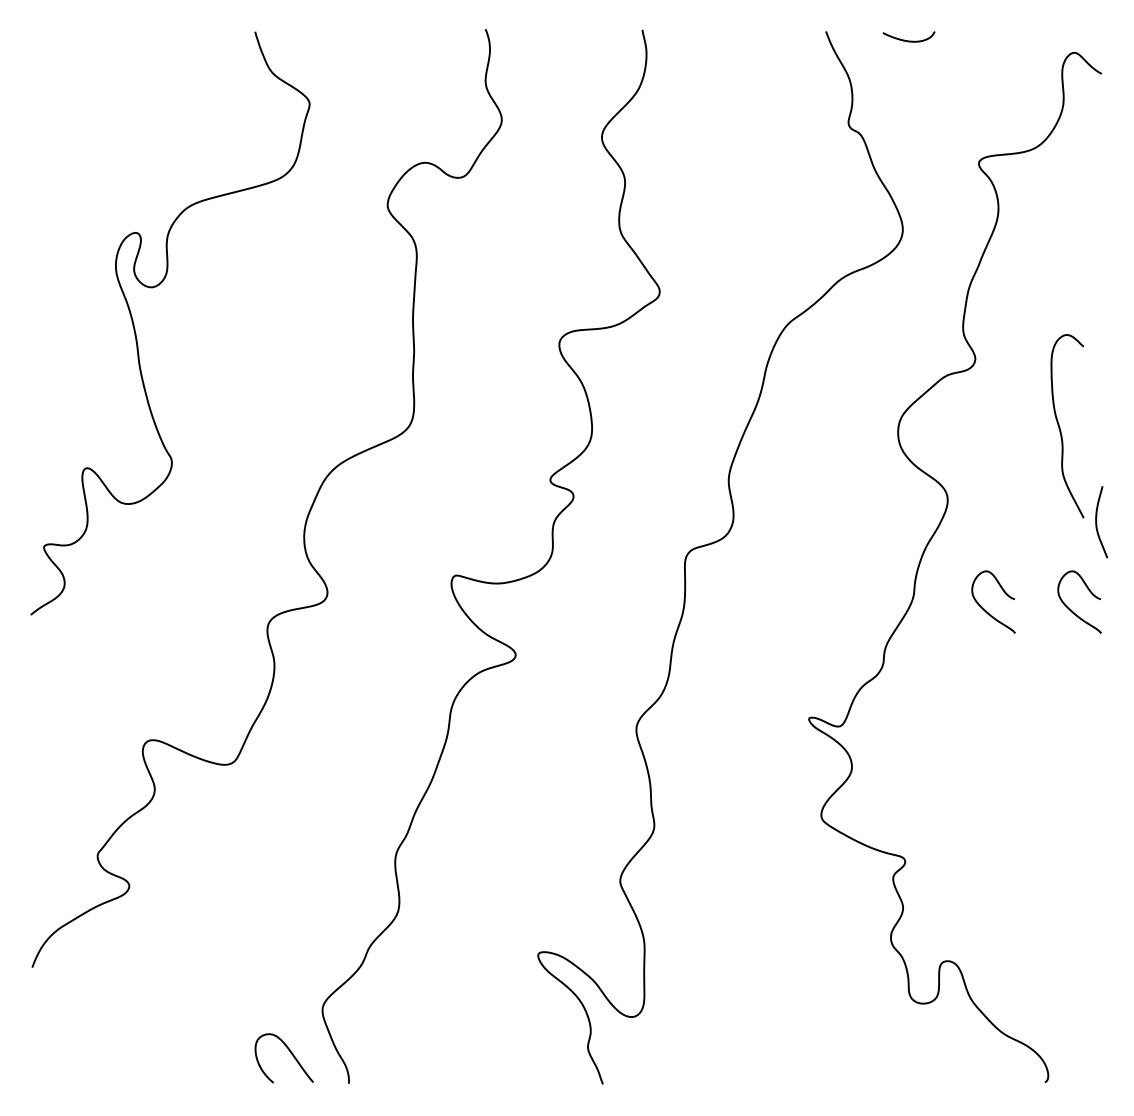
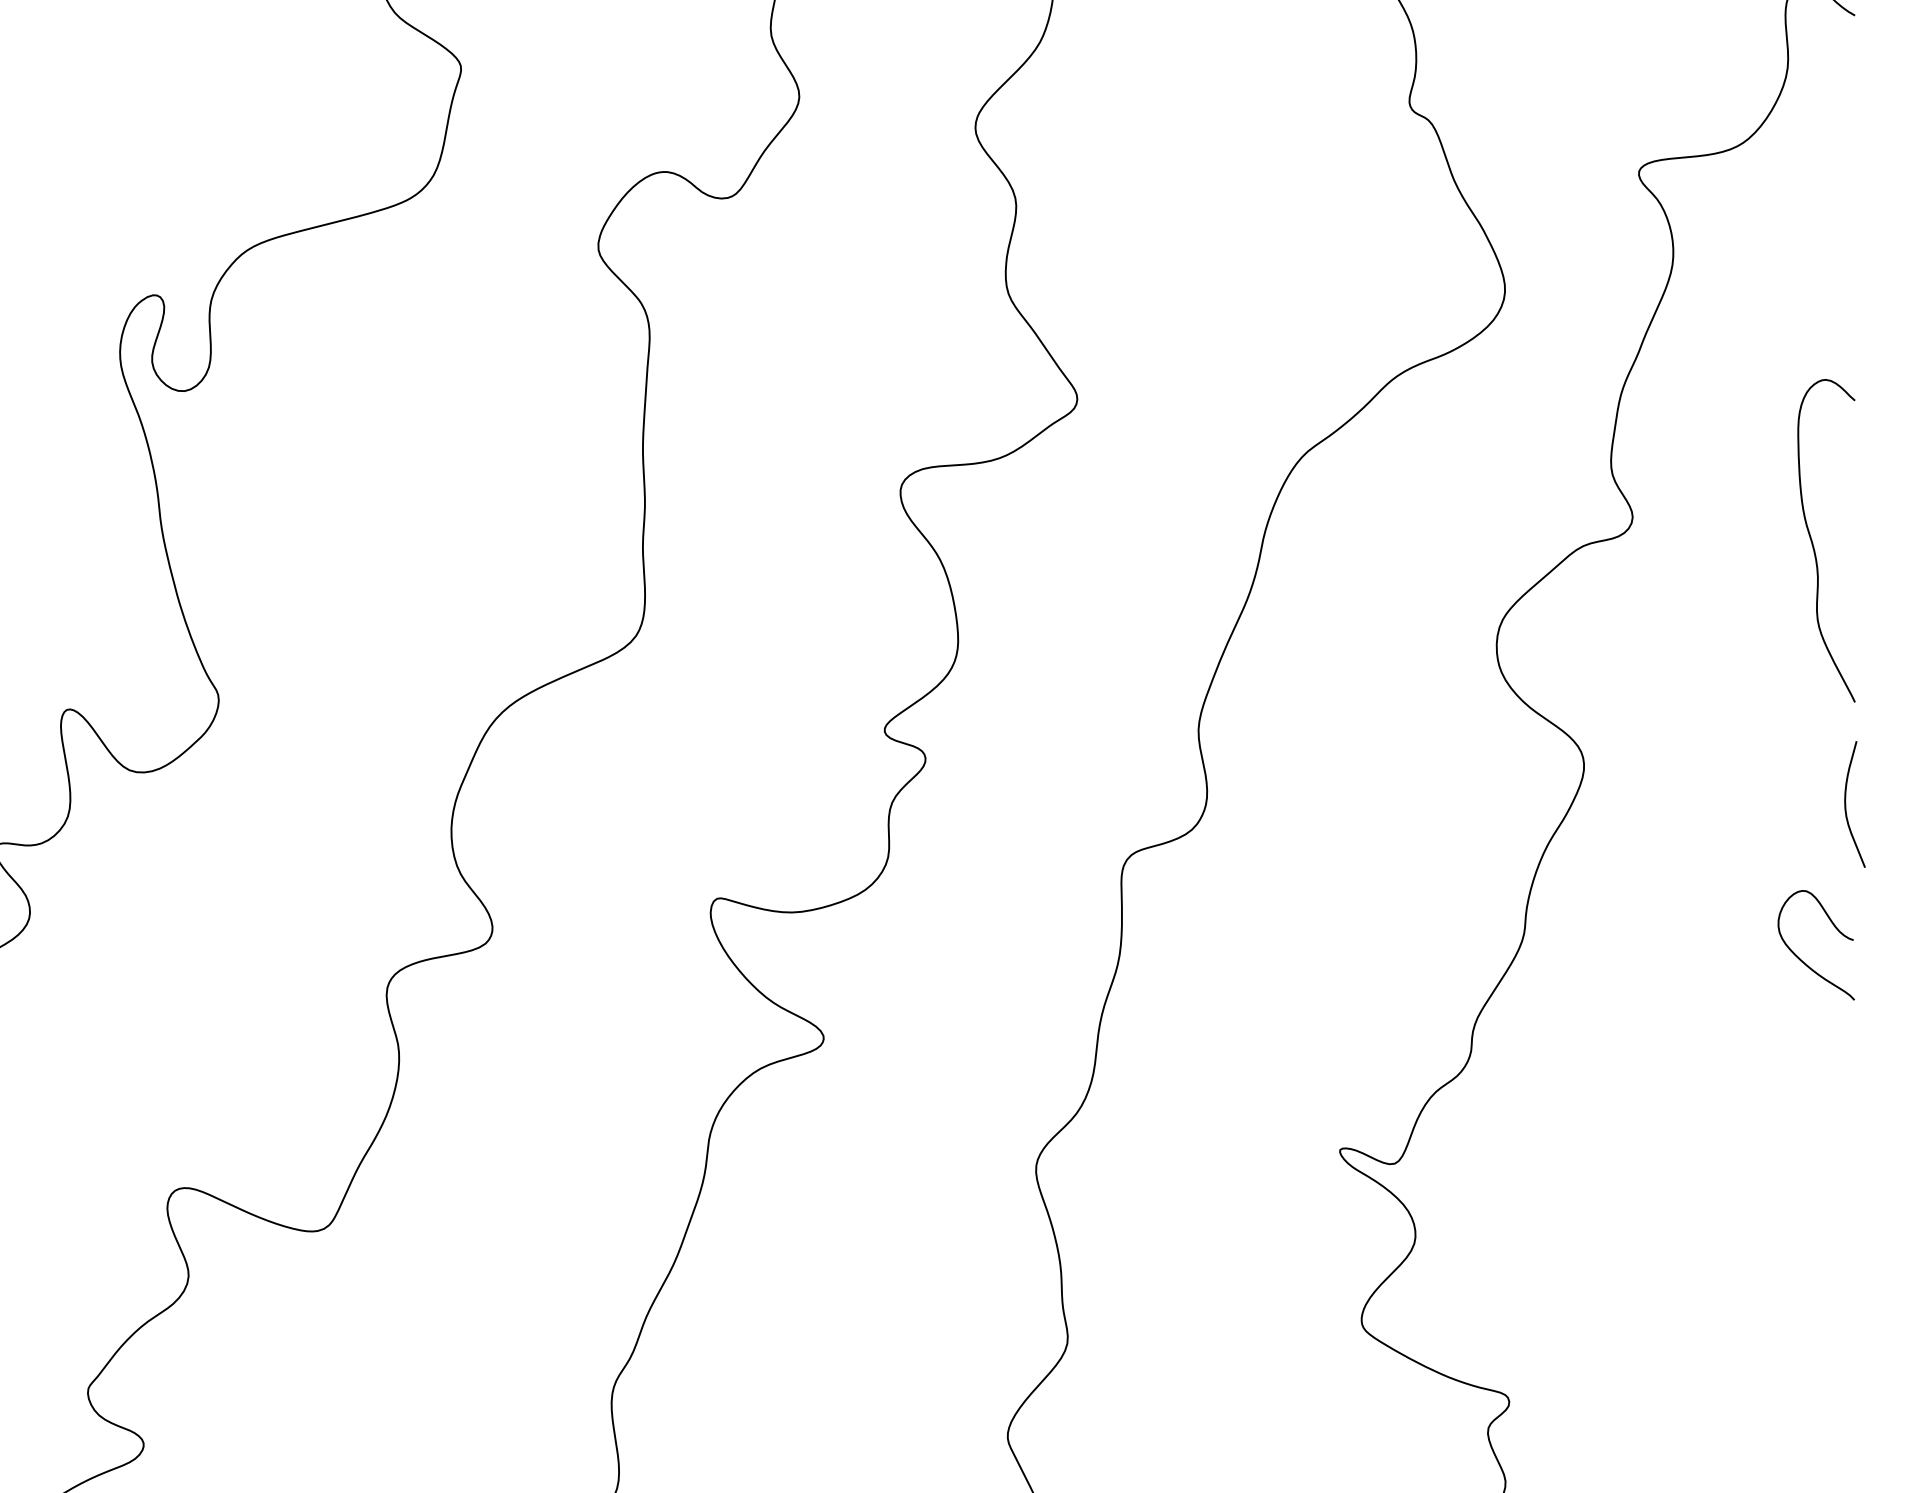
curve: (1060, 427) -> (1814, 542), moved
curve: (985, 609) -> (1650, 958), removed

